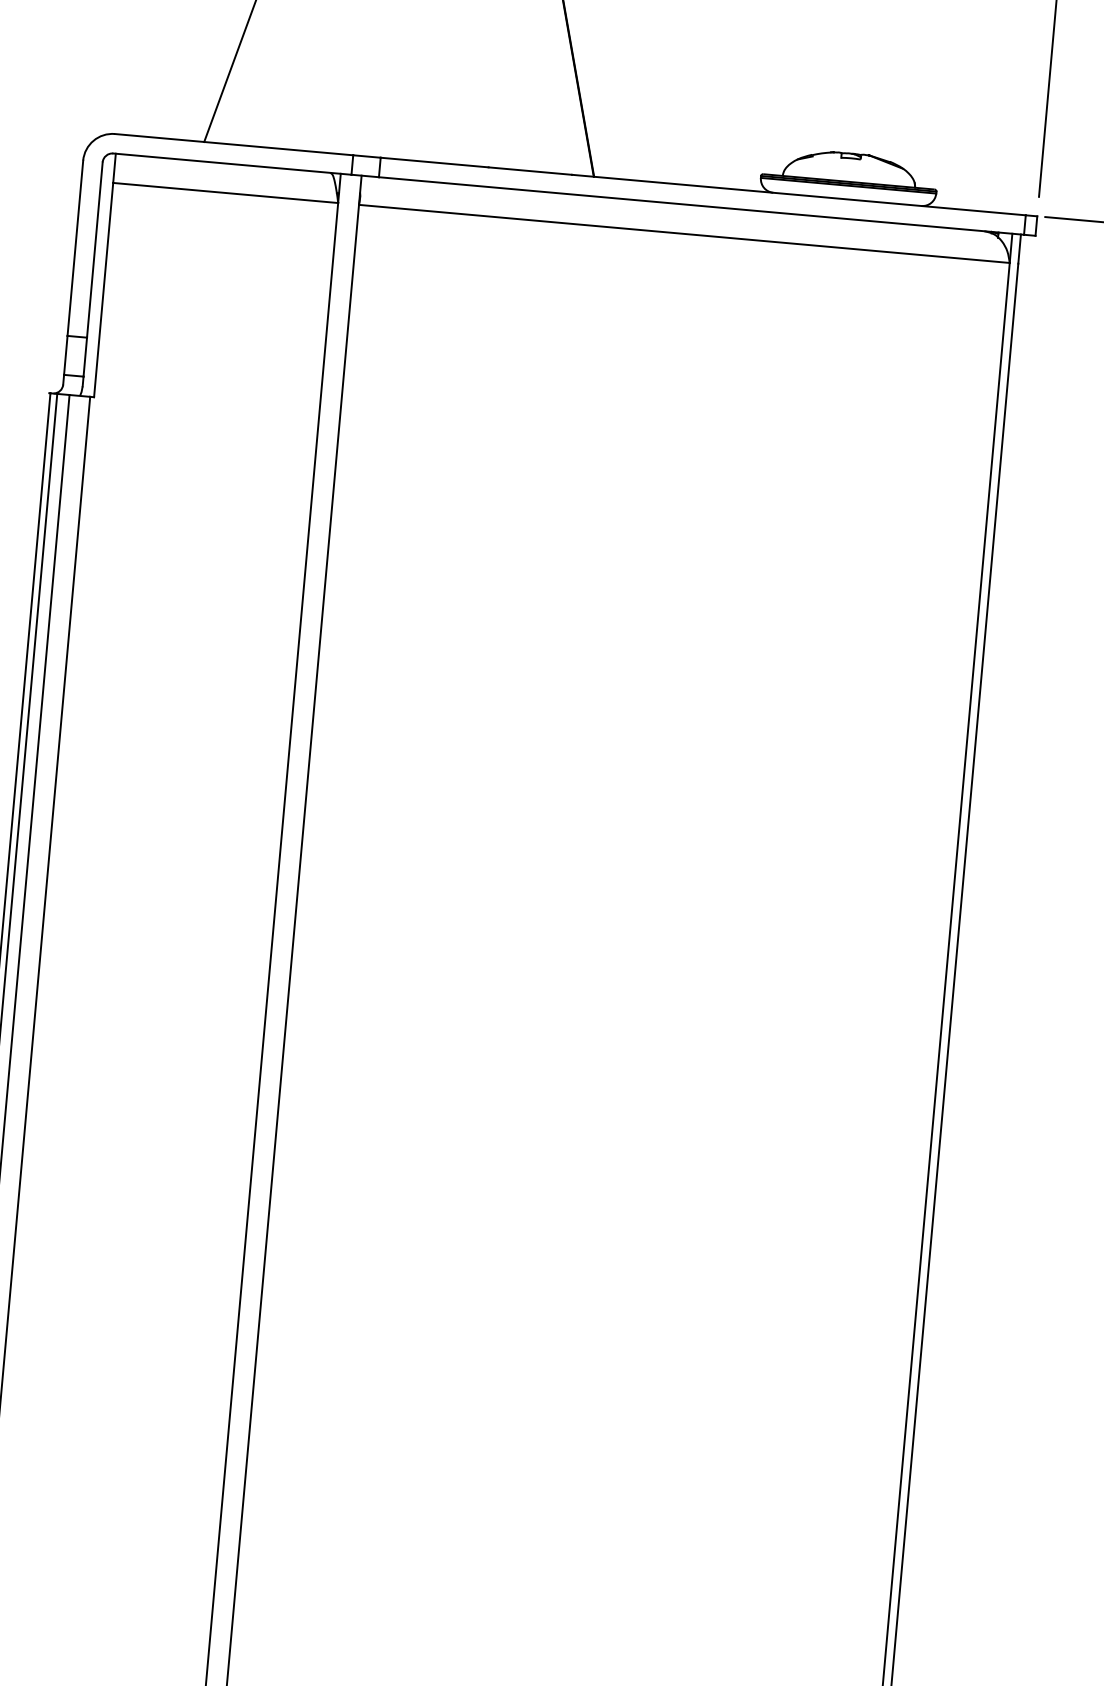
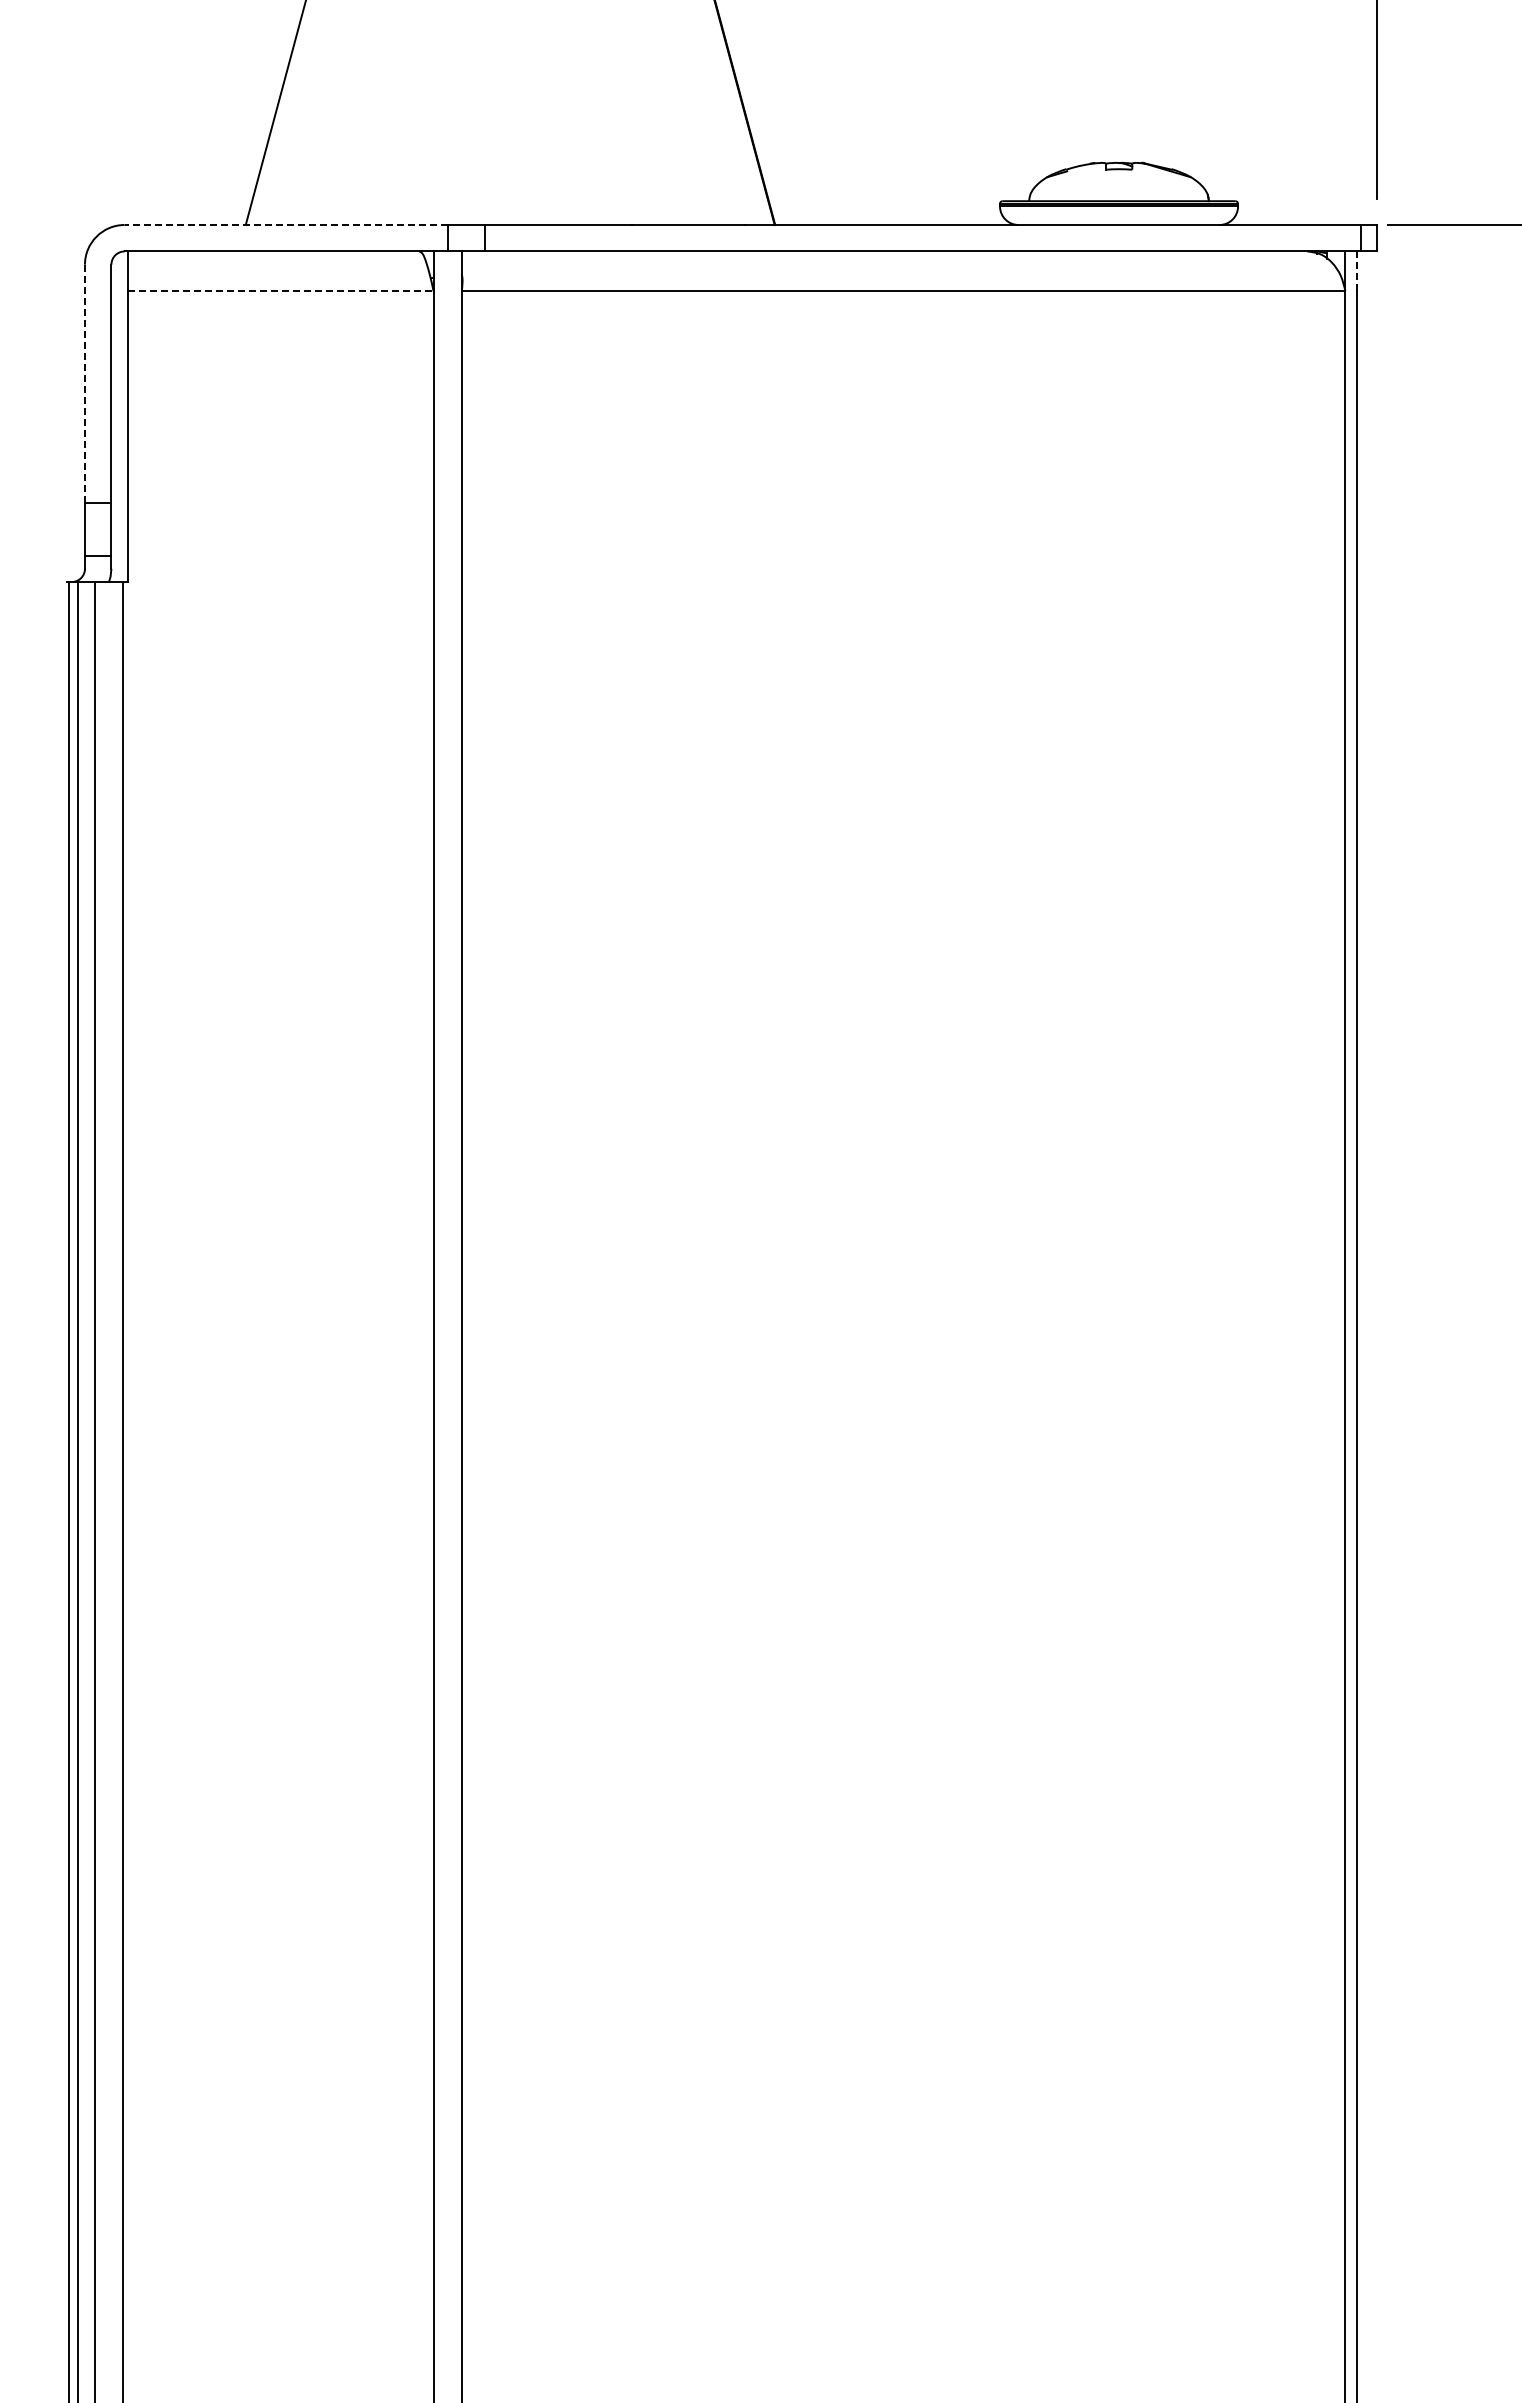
line: (234, 145) -> (286, 225), solid -> dashed
line: (225, 193) -> (280, 291), solid -> dashed
line: (74, 248) -> (84, 384), solid -> dashed
line: (1019, 249) -> (1357, 271), solid -> dashed

